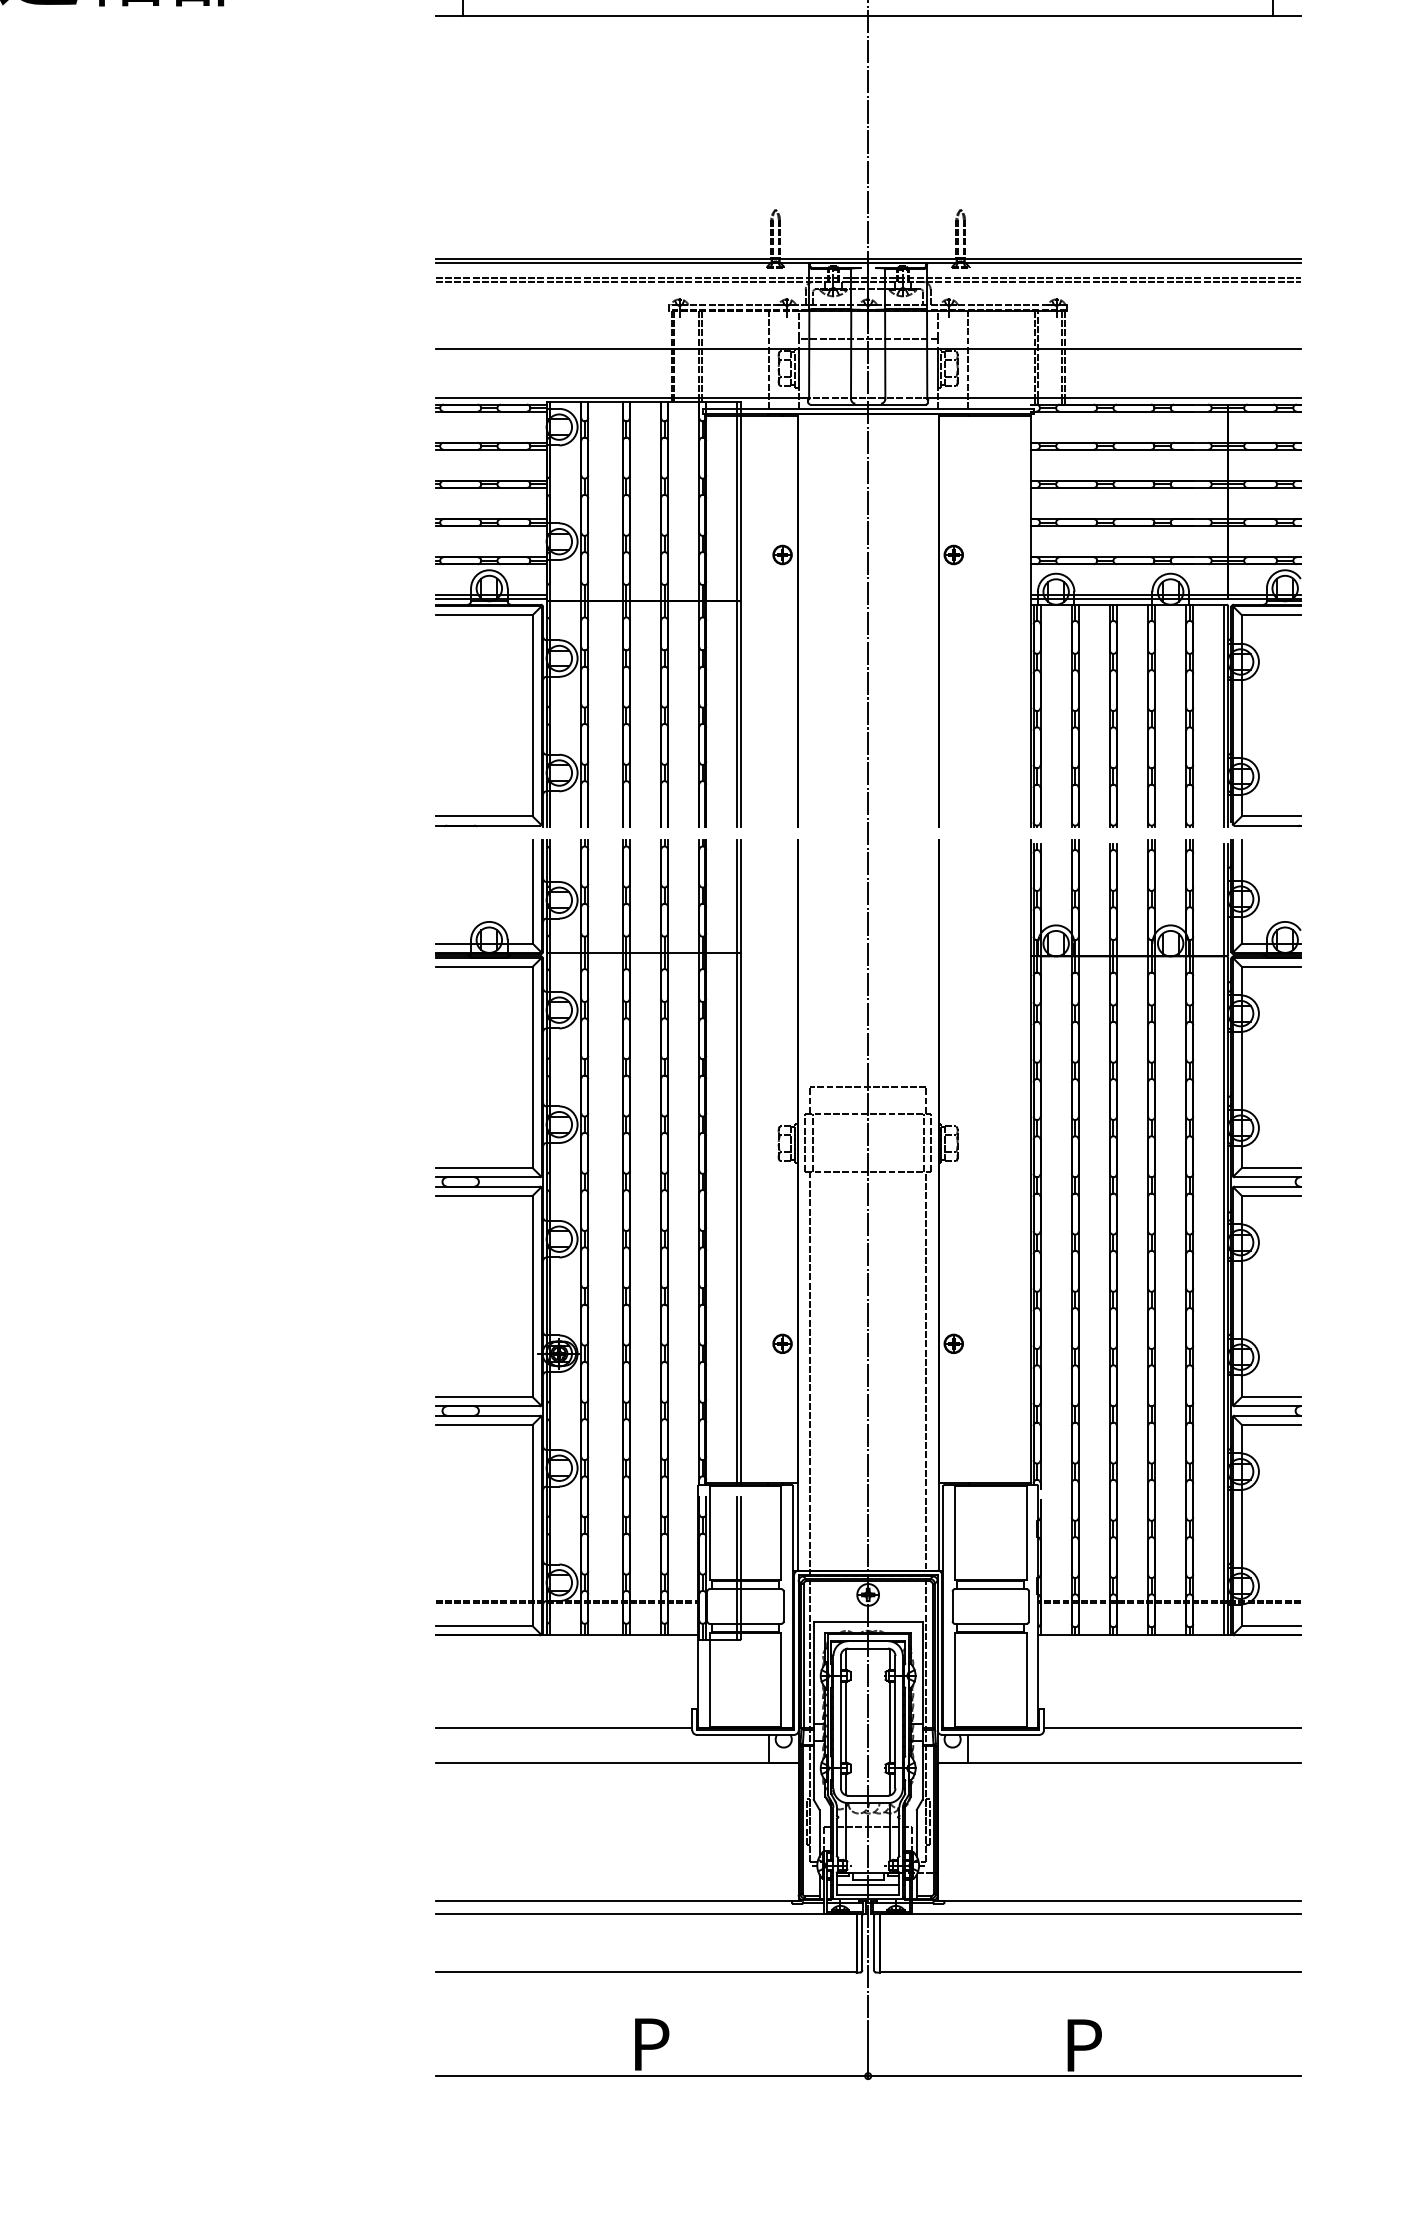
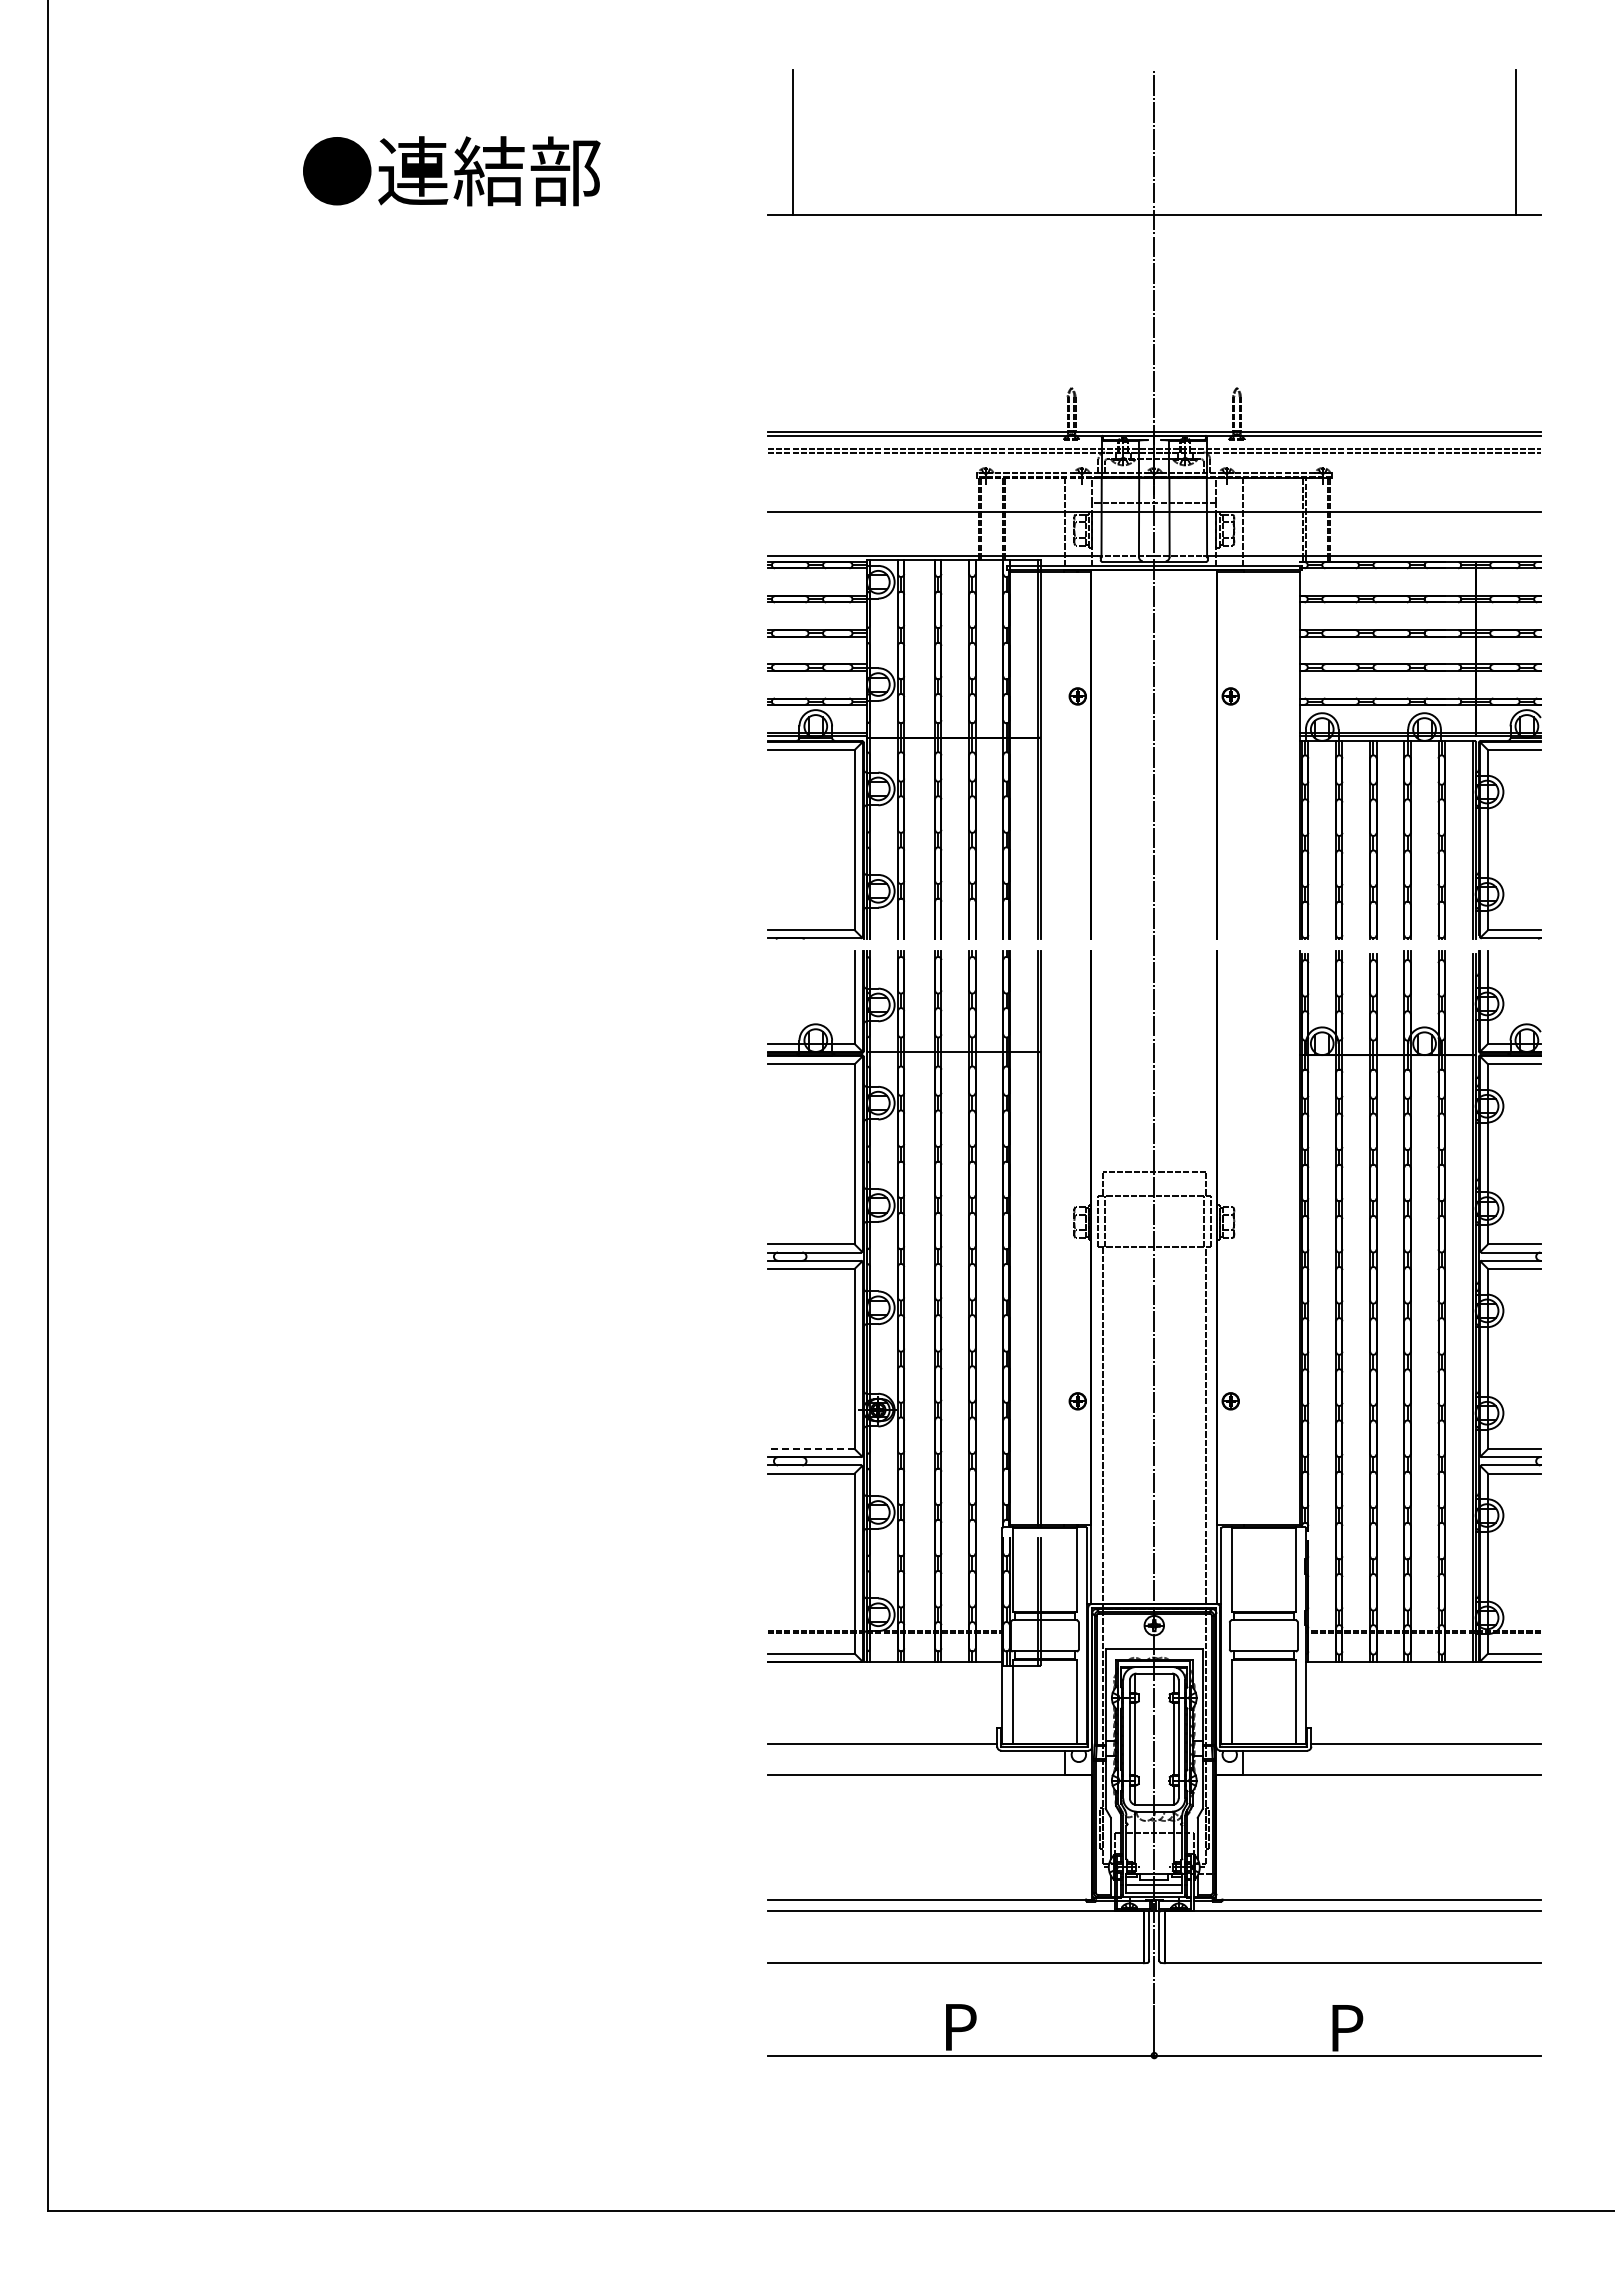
line: (483, 1396) -> (810, 1448), solid -> dashed

